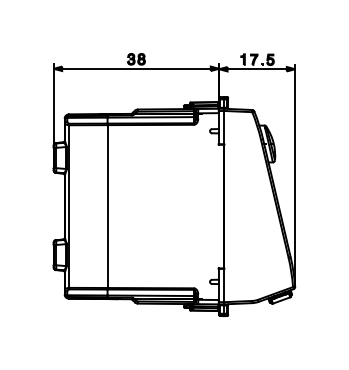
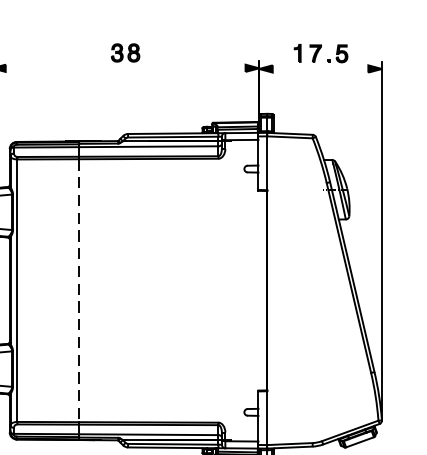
line: (136, 68) -> (125, 67), removed
line: (256, 69) -> (319, 69), removed
line: (107, 207) -> (78, 292), solid -> dashed

